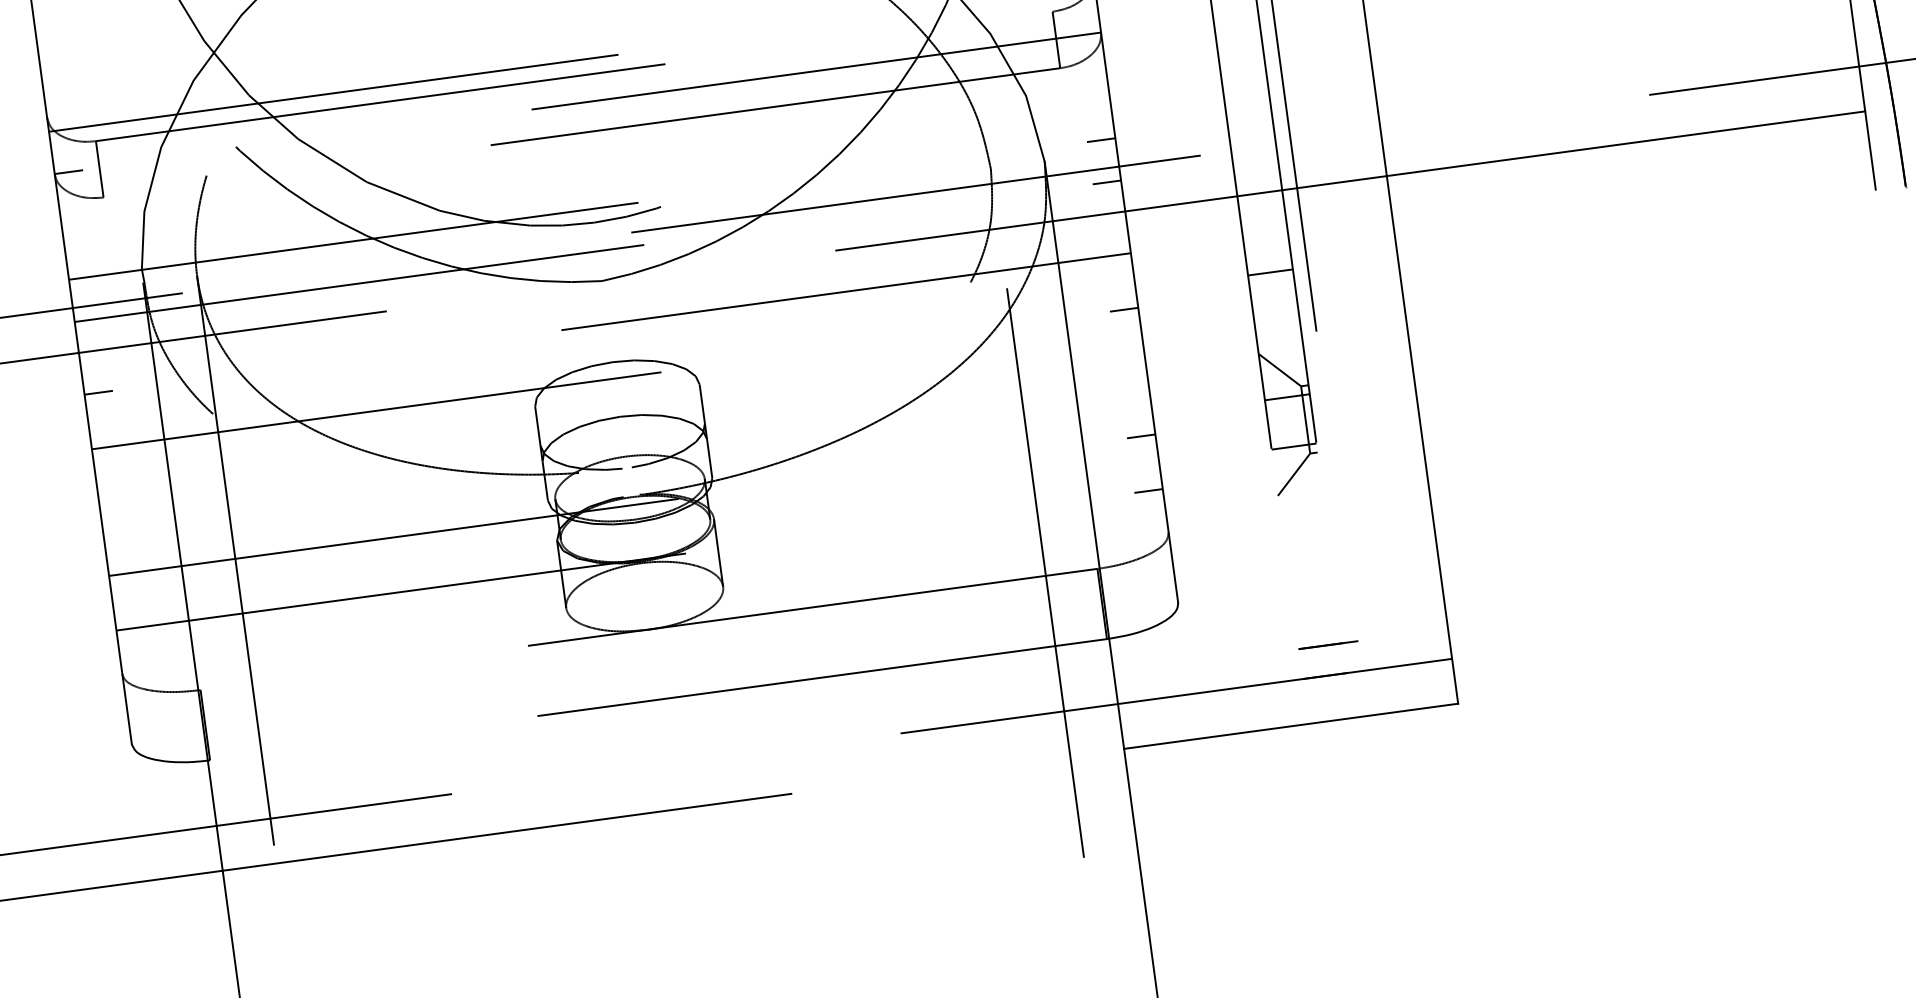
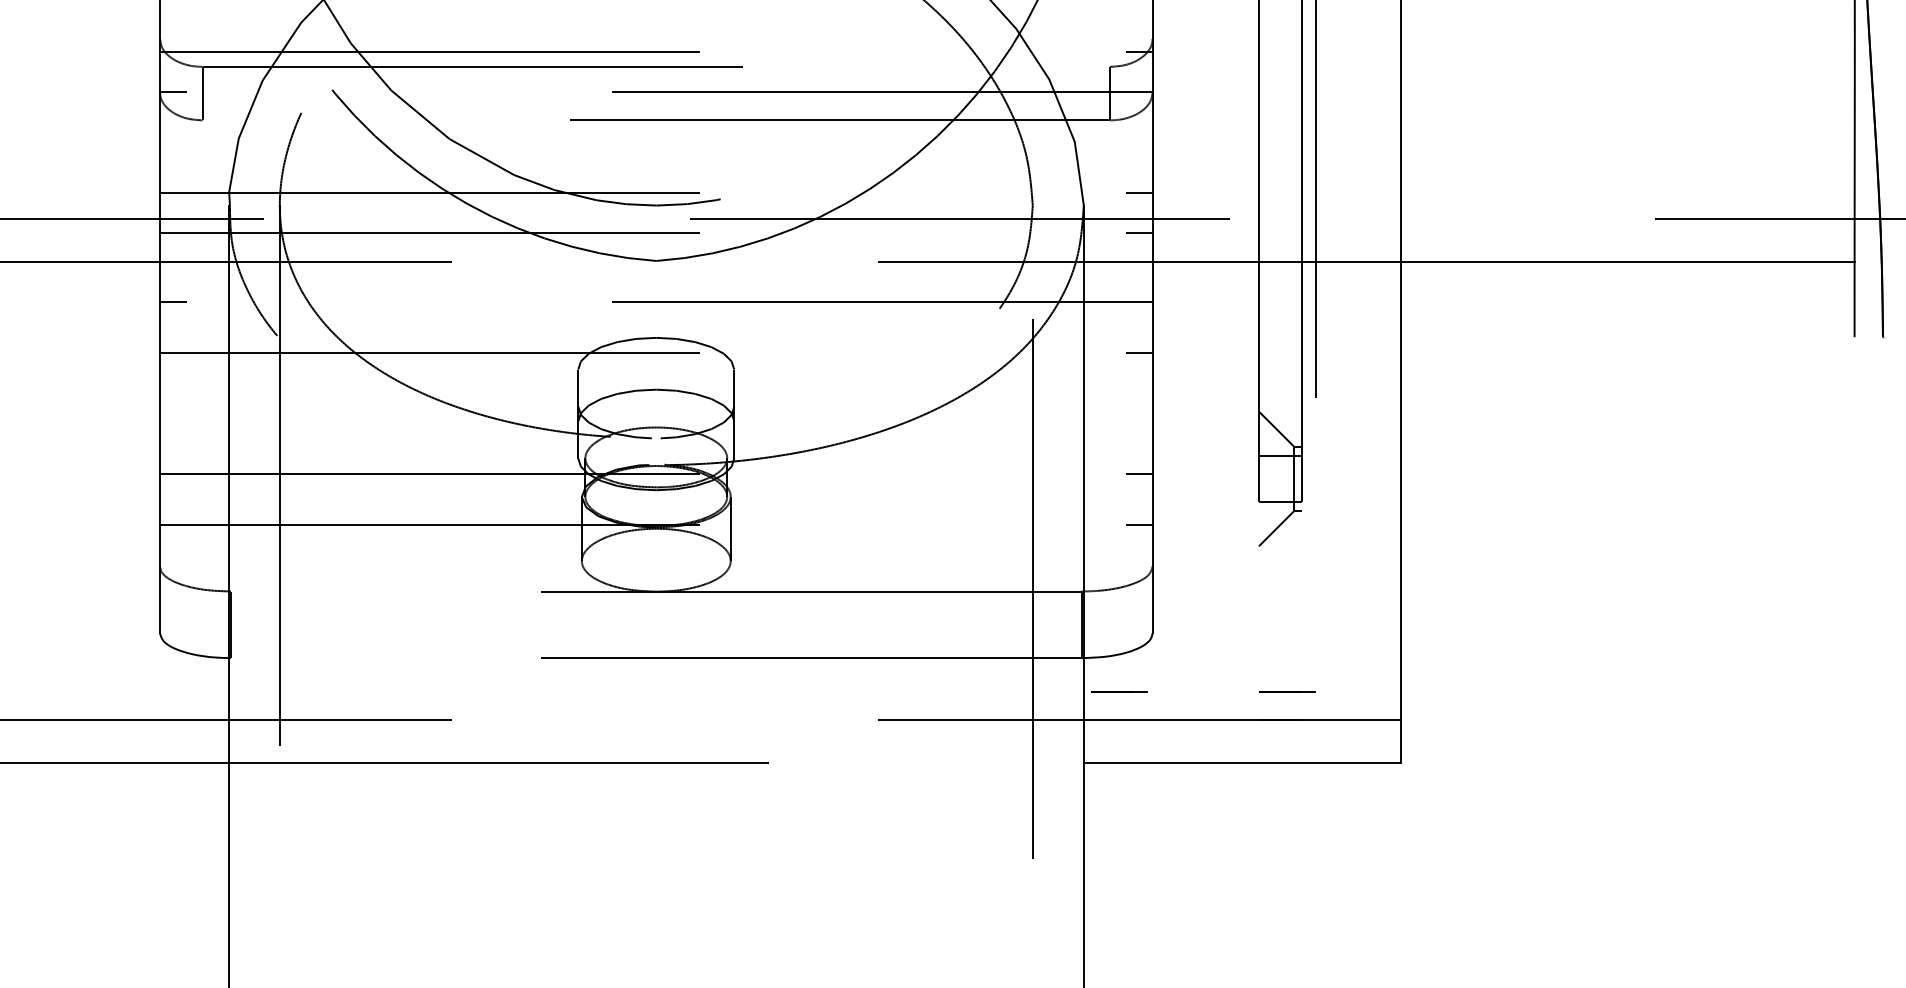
line: (1269, 272) -> (1279, 337), removed
line: (1151, 668) -> (1119, 691), added

